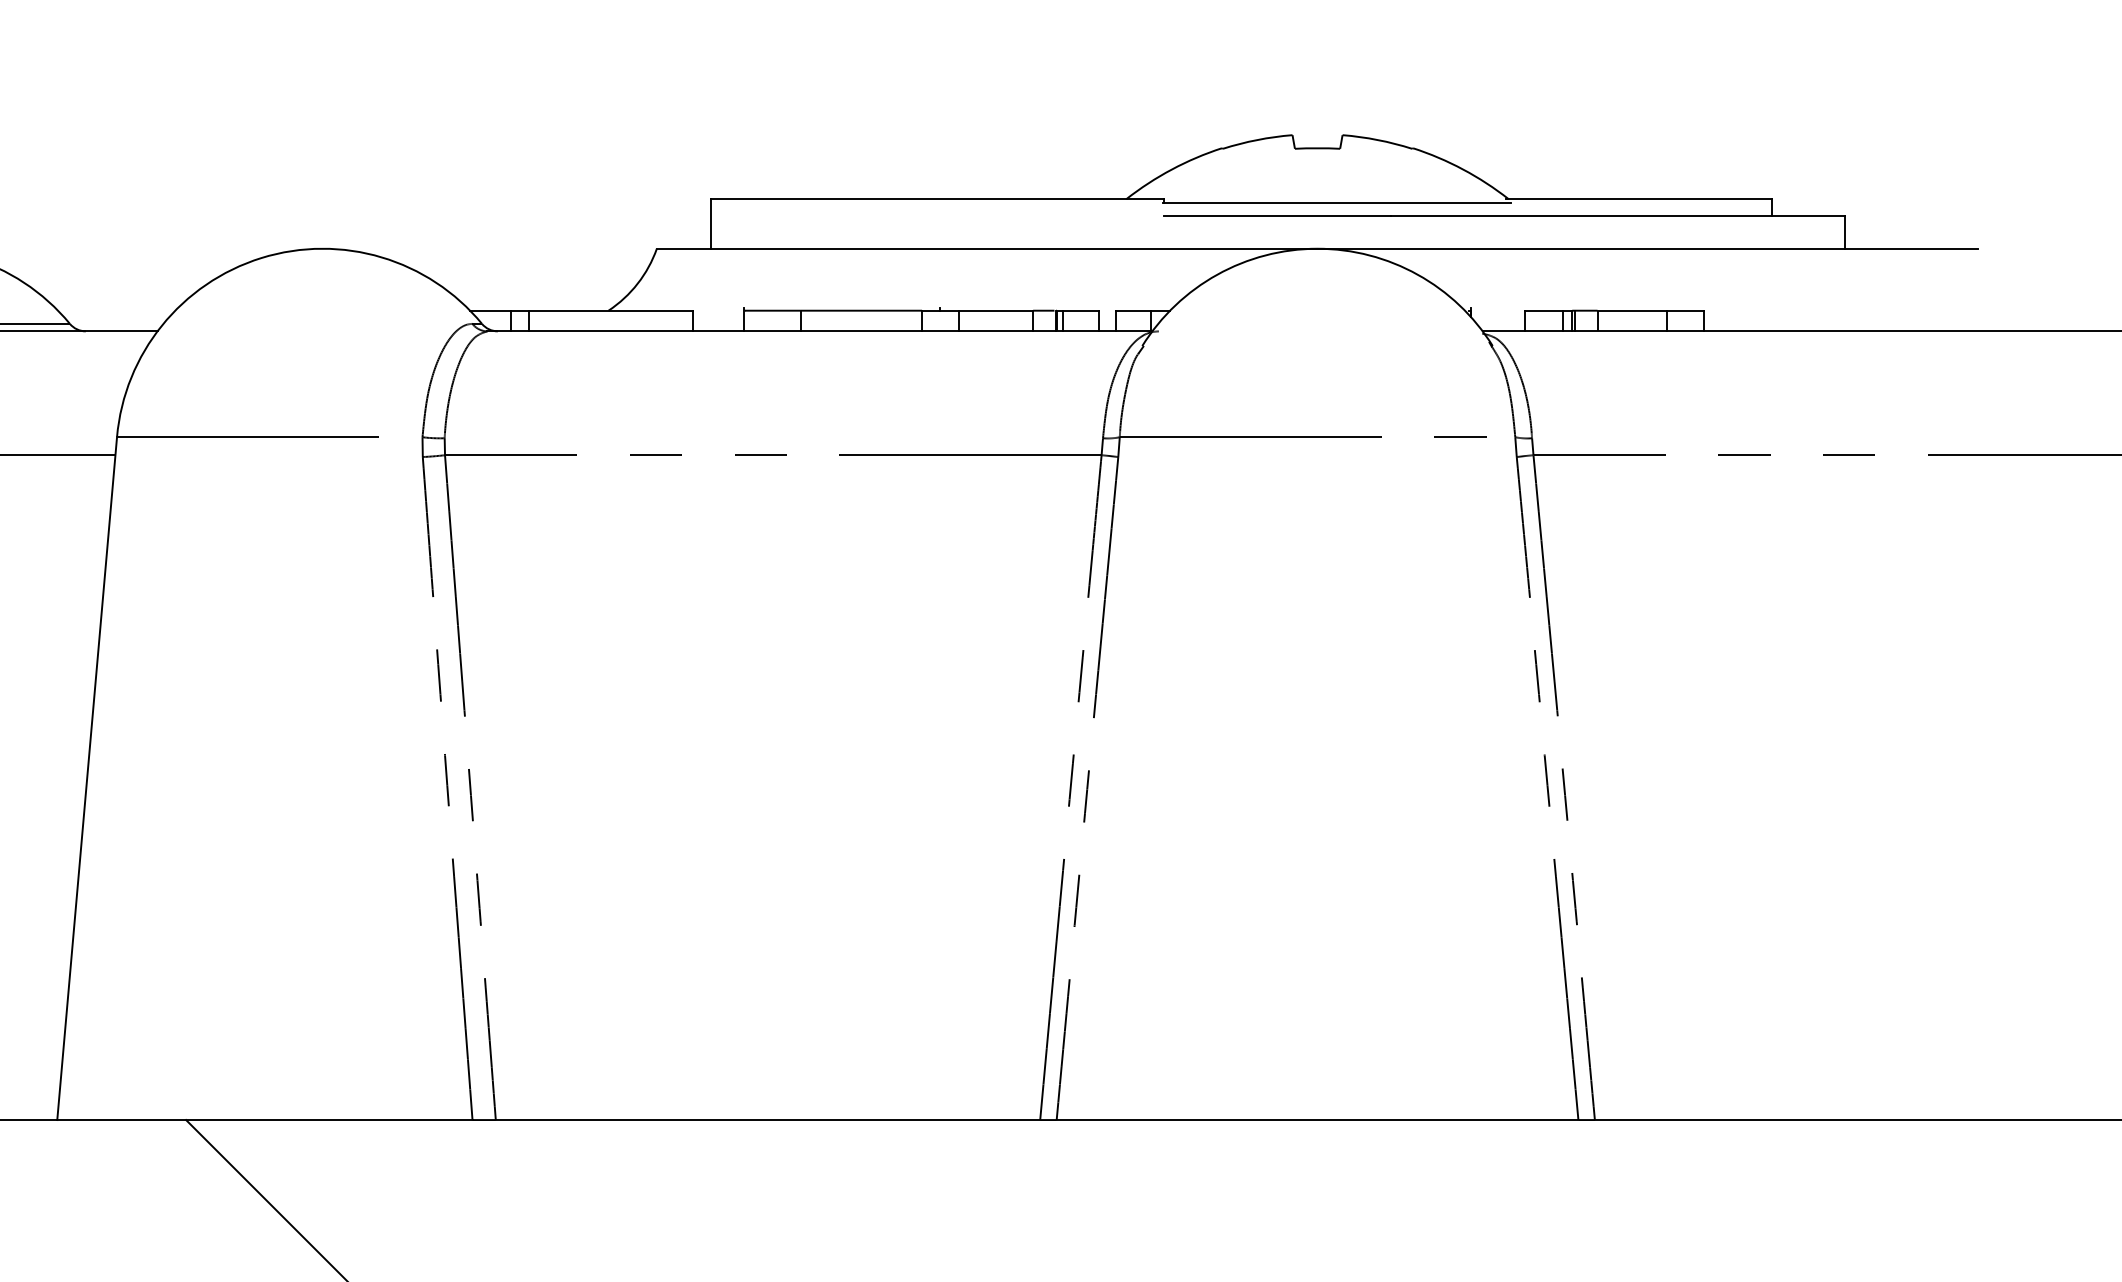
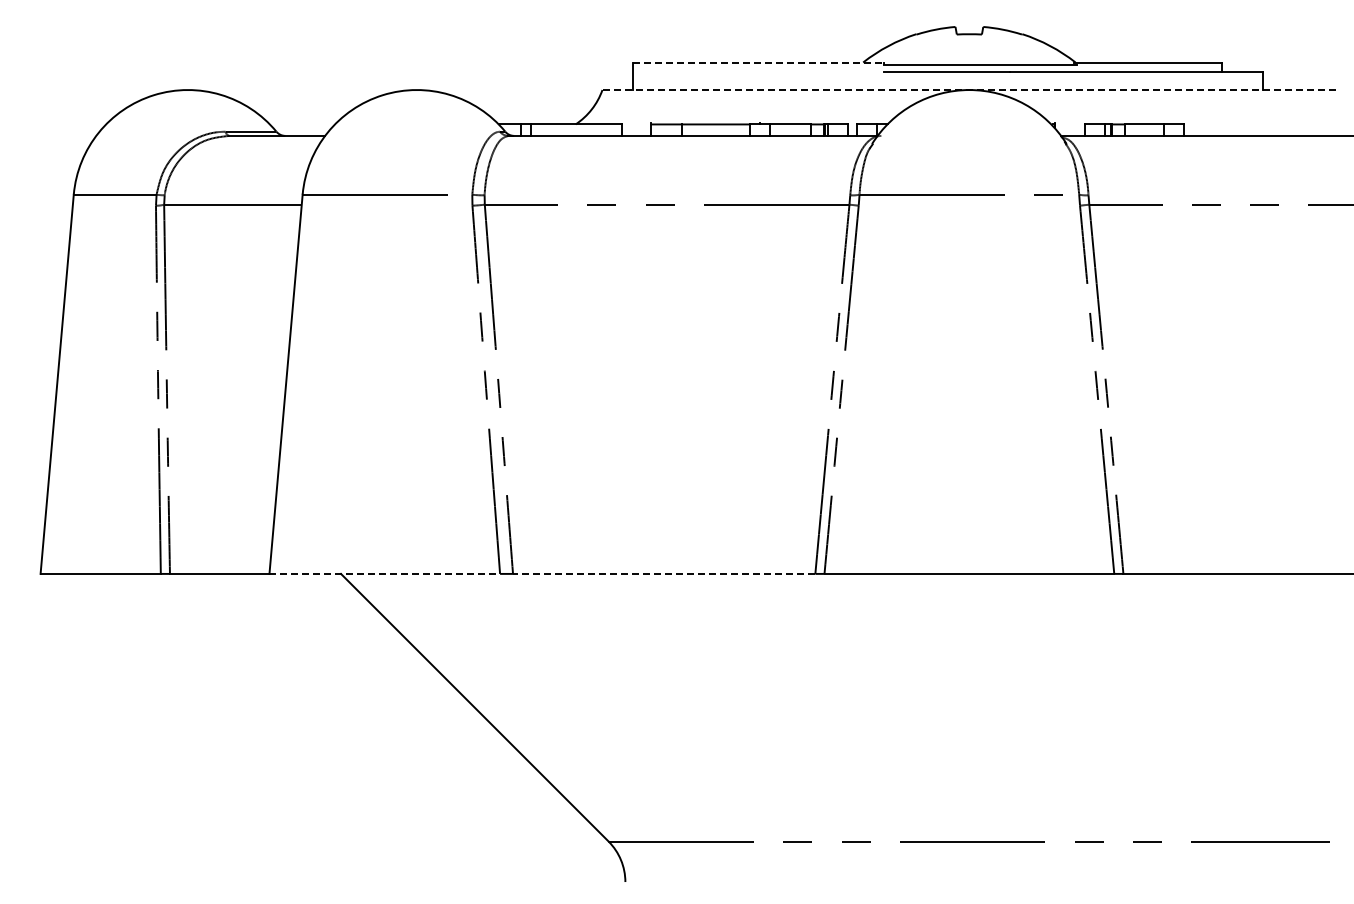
line: (937, 199) -> (758, 62), solid -> dashed
line: (1317, 249) -> (969, 90), solid -> dashed
line: (266, 1119) -> (385, 573), solid -> dashed
line: (766, 1119) -> (663, 573), solid -> dashed

